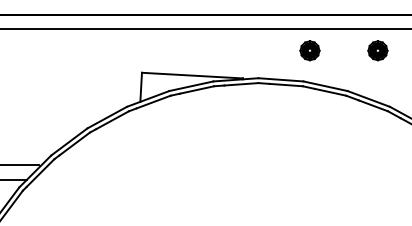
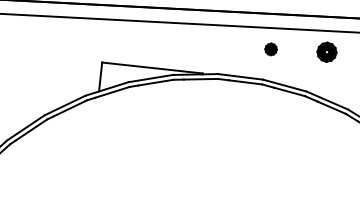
part: (309, 50) -> (270, 49), size x0.6
part: (377, 50) -> (326, 51), moved

